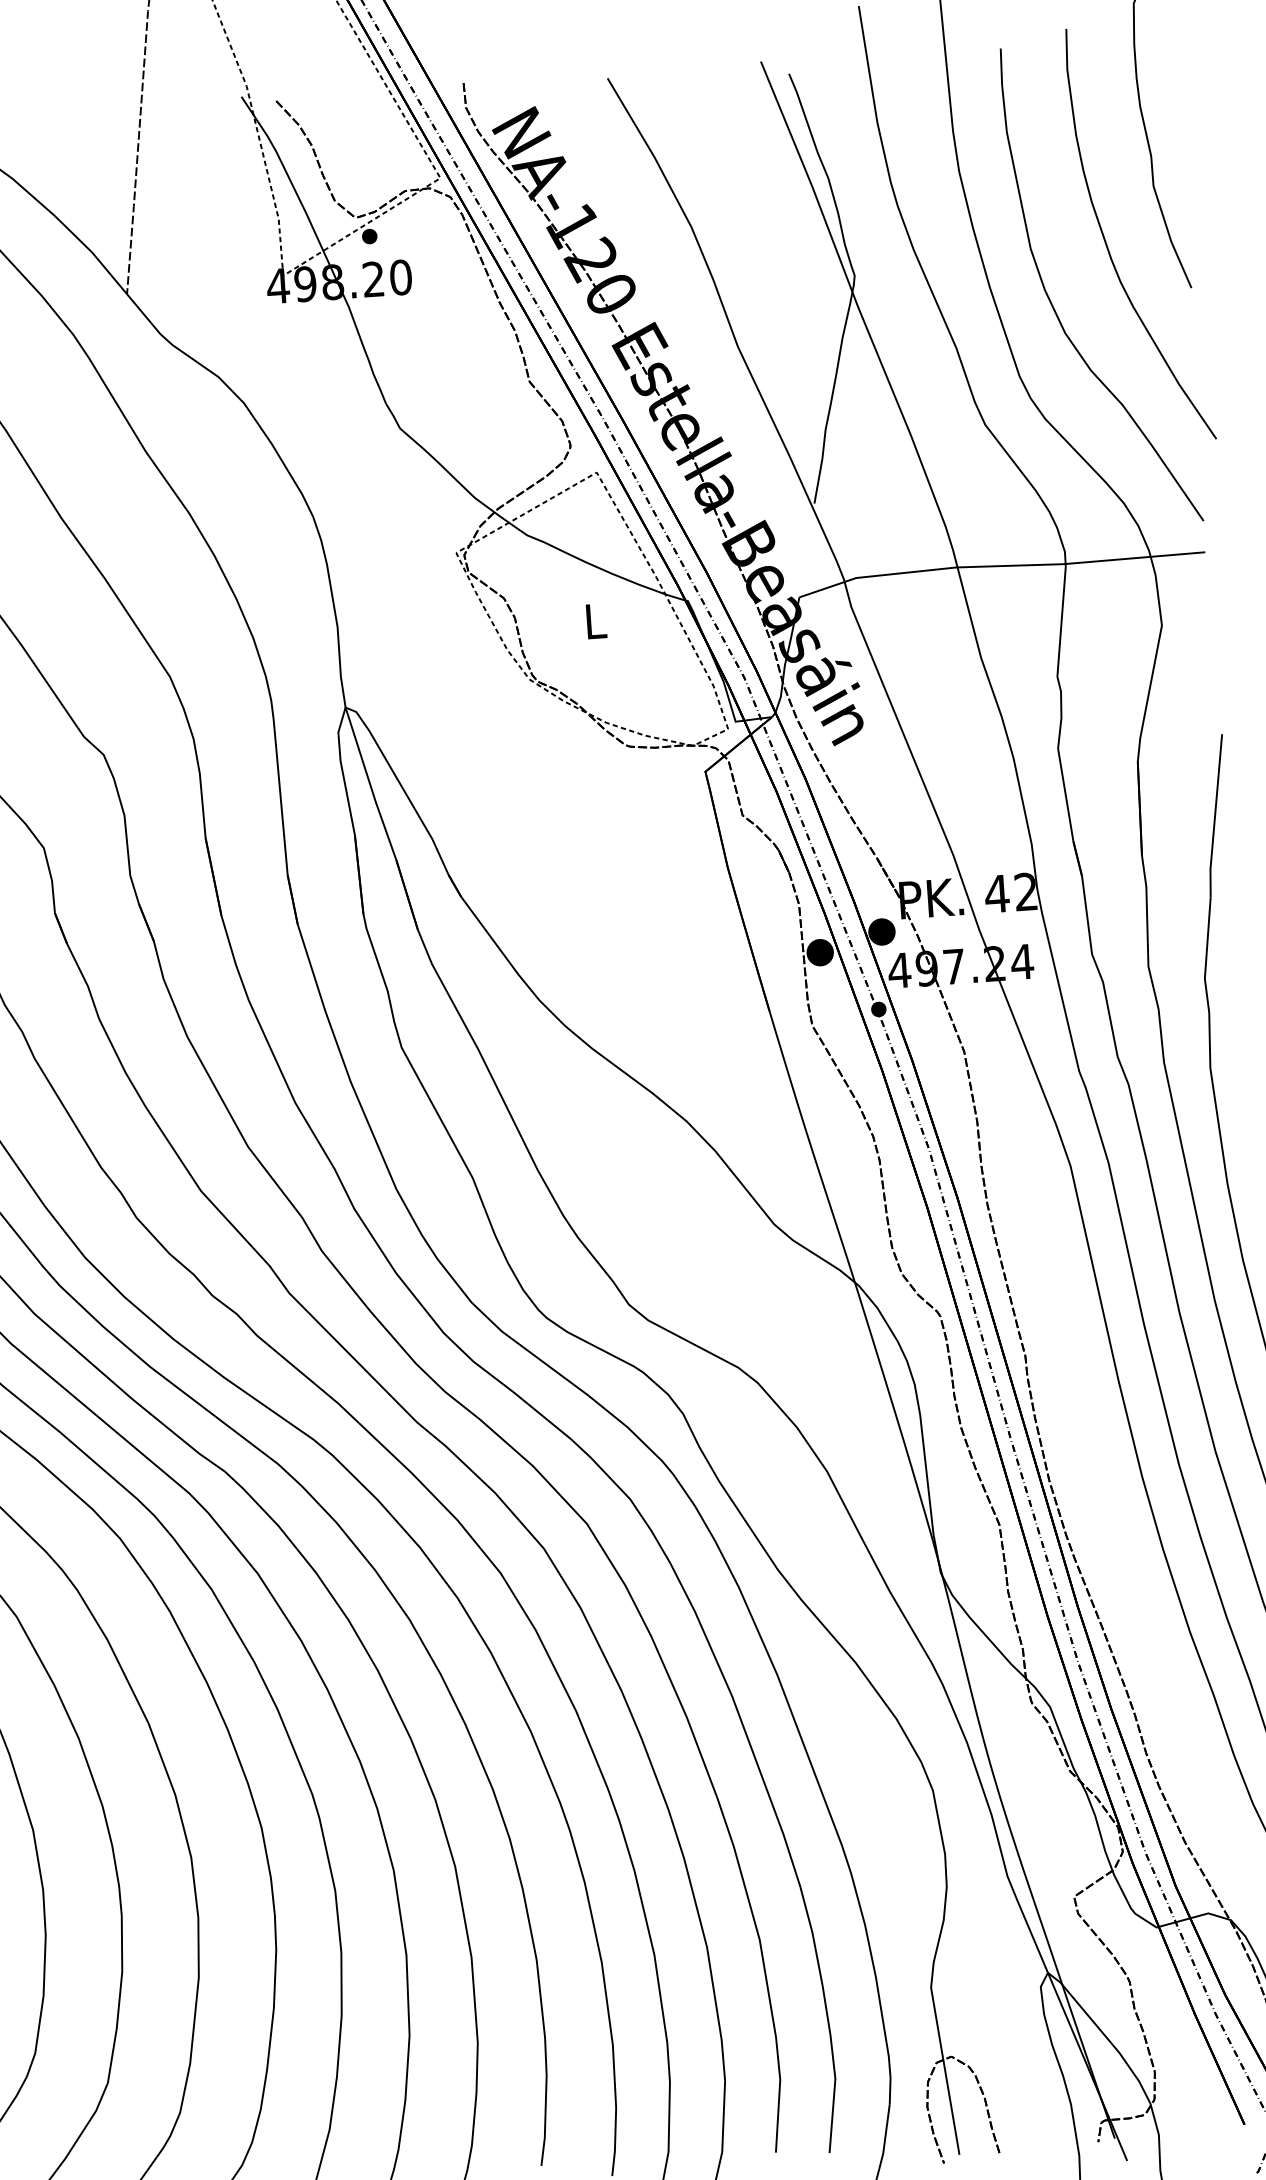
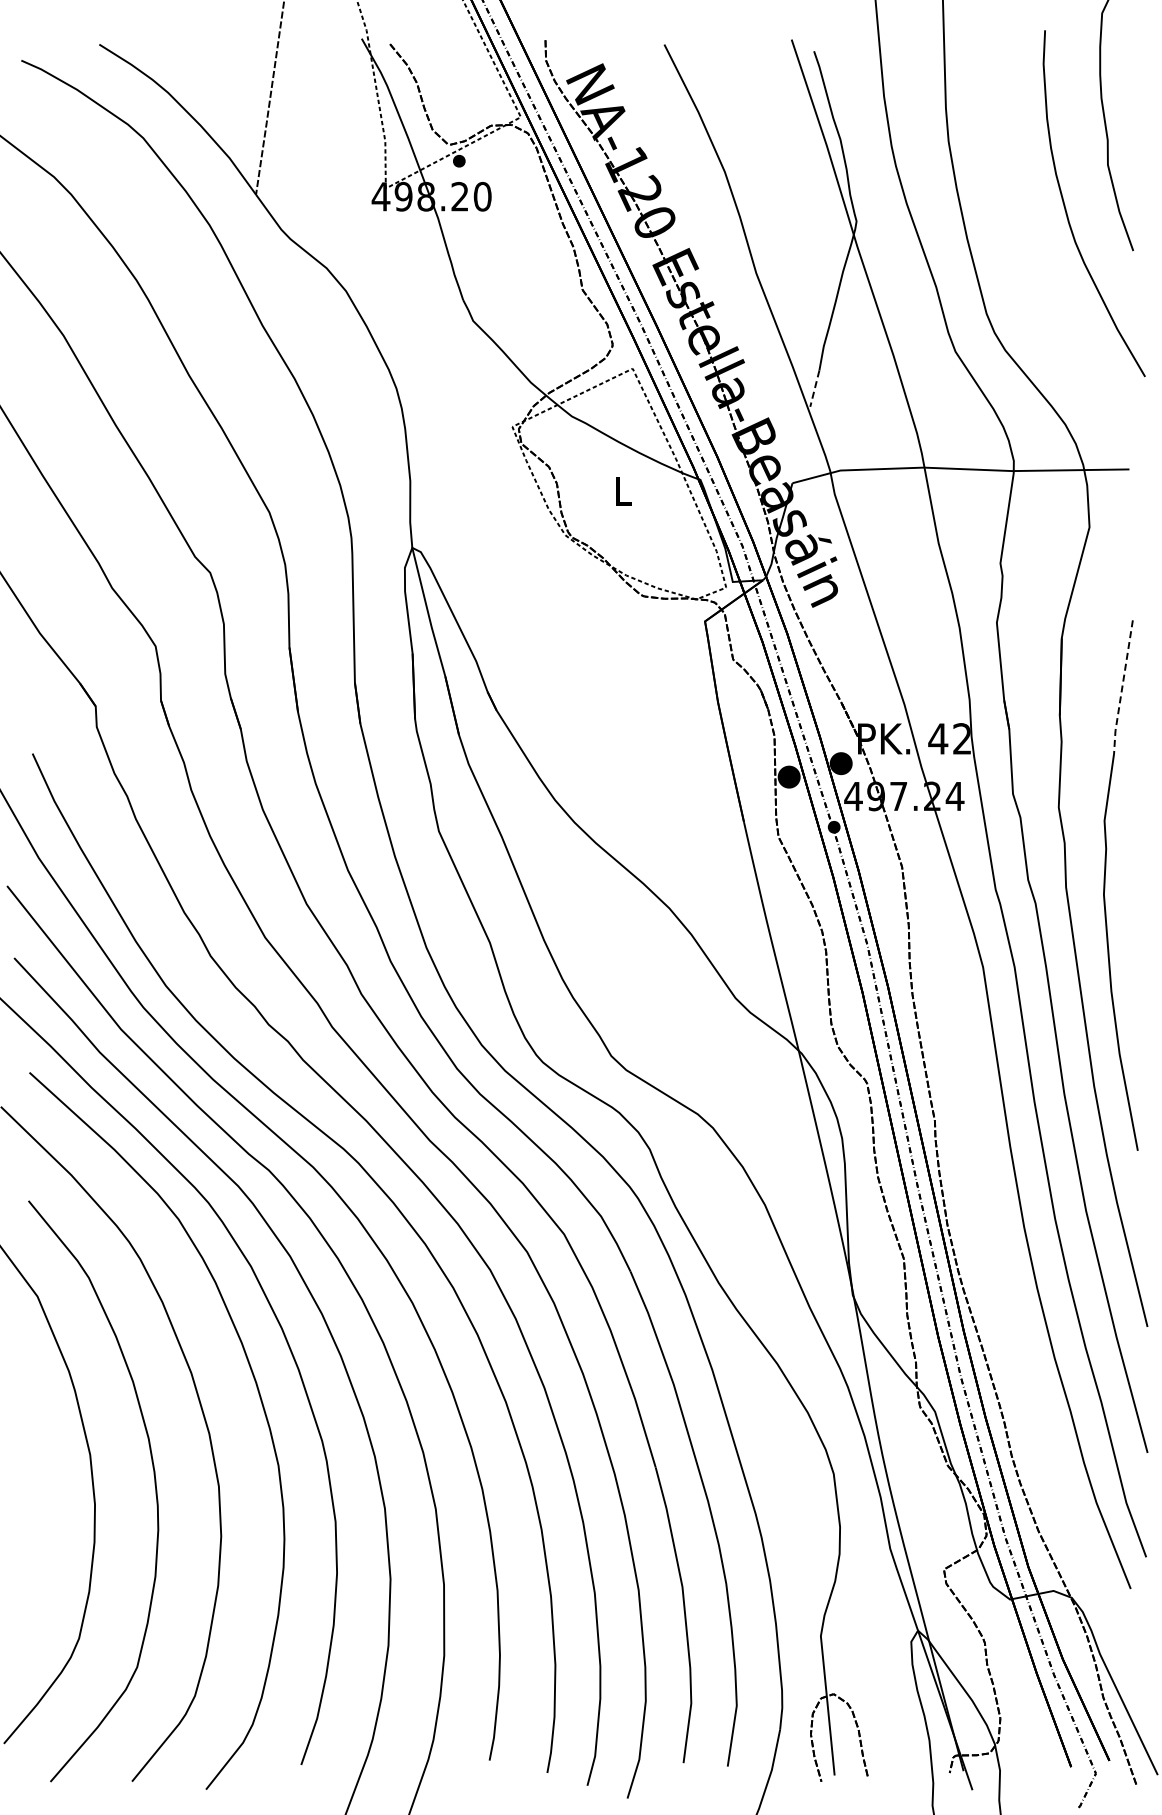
curve: (1053, 304) -> (1018, 256), removed
line: (817, 481) -> (814, 388), solid -> dashed
line: (1215, 817) -> (1122, 688), solid -> dashed

